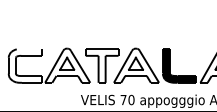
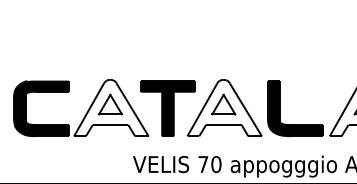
fill: (24, 65) -> (40, 107), added
fill: (101, 65) -> (166, 107), added

